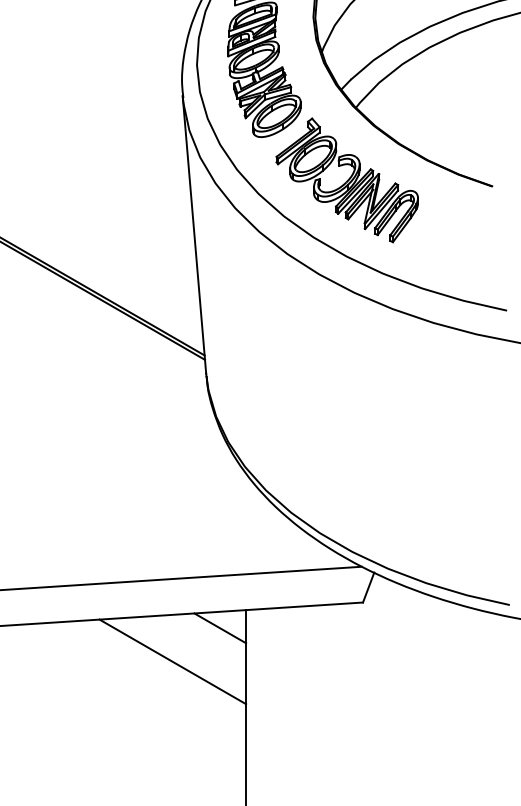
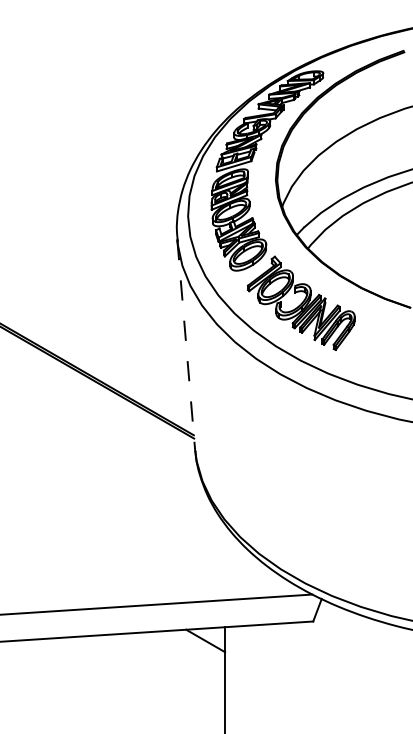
line: (194, 235) -> (186, 344), solid -> dashed
line: (172, 662) -> (169, 666), removed

